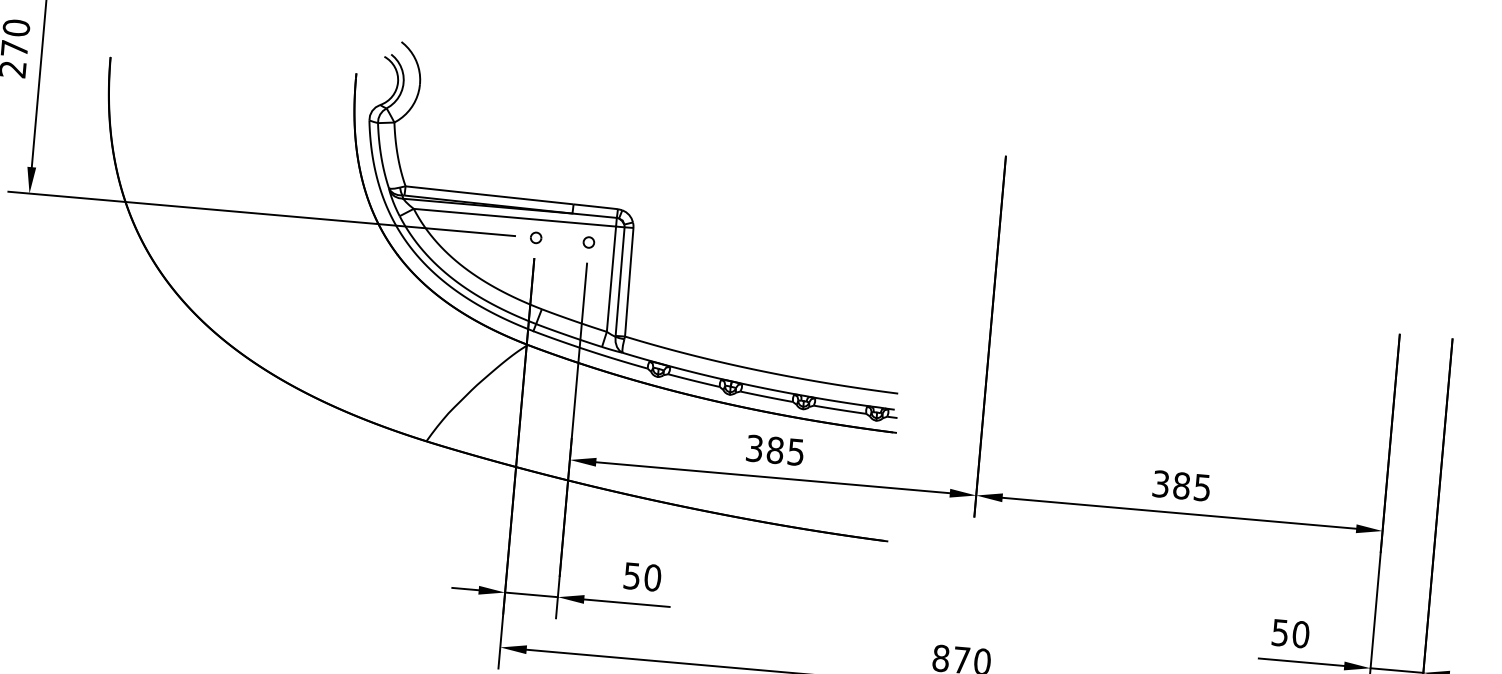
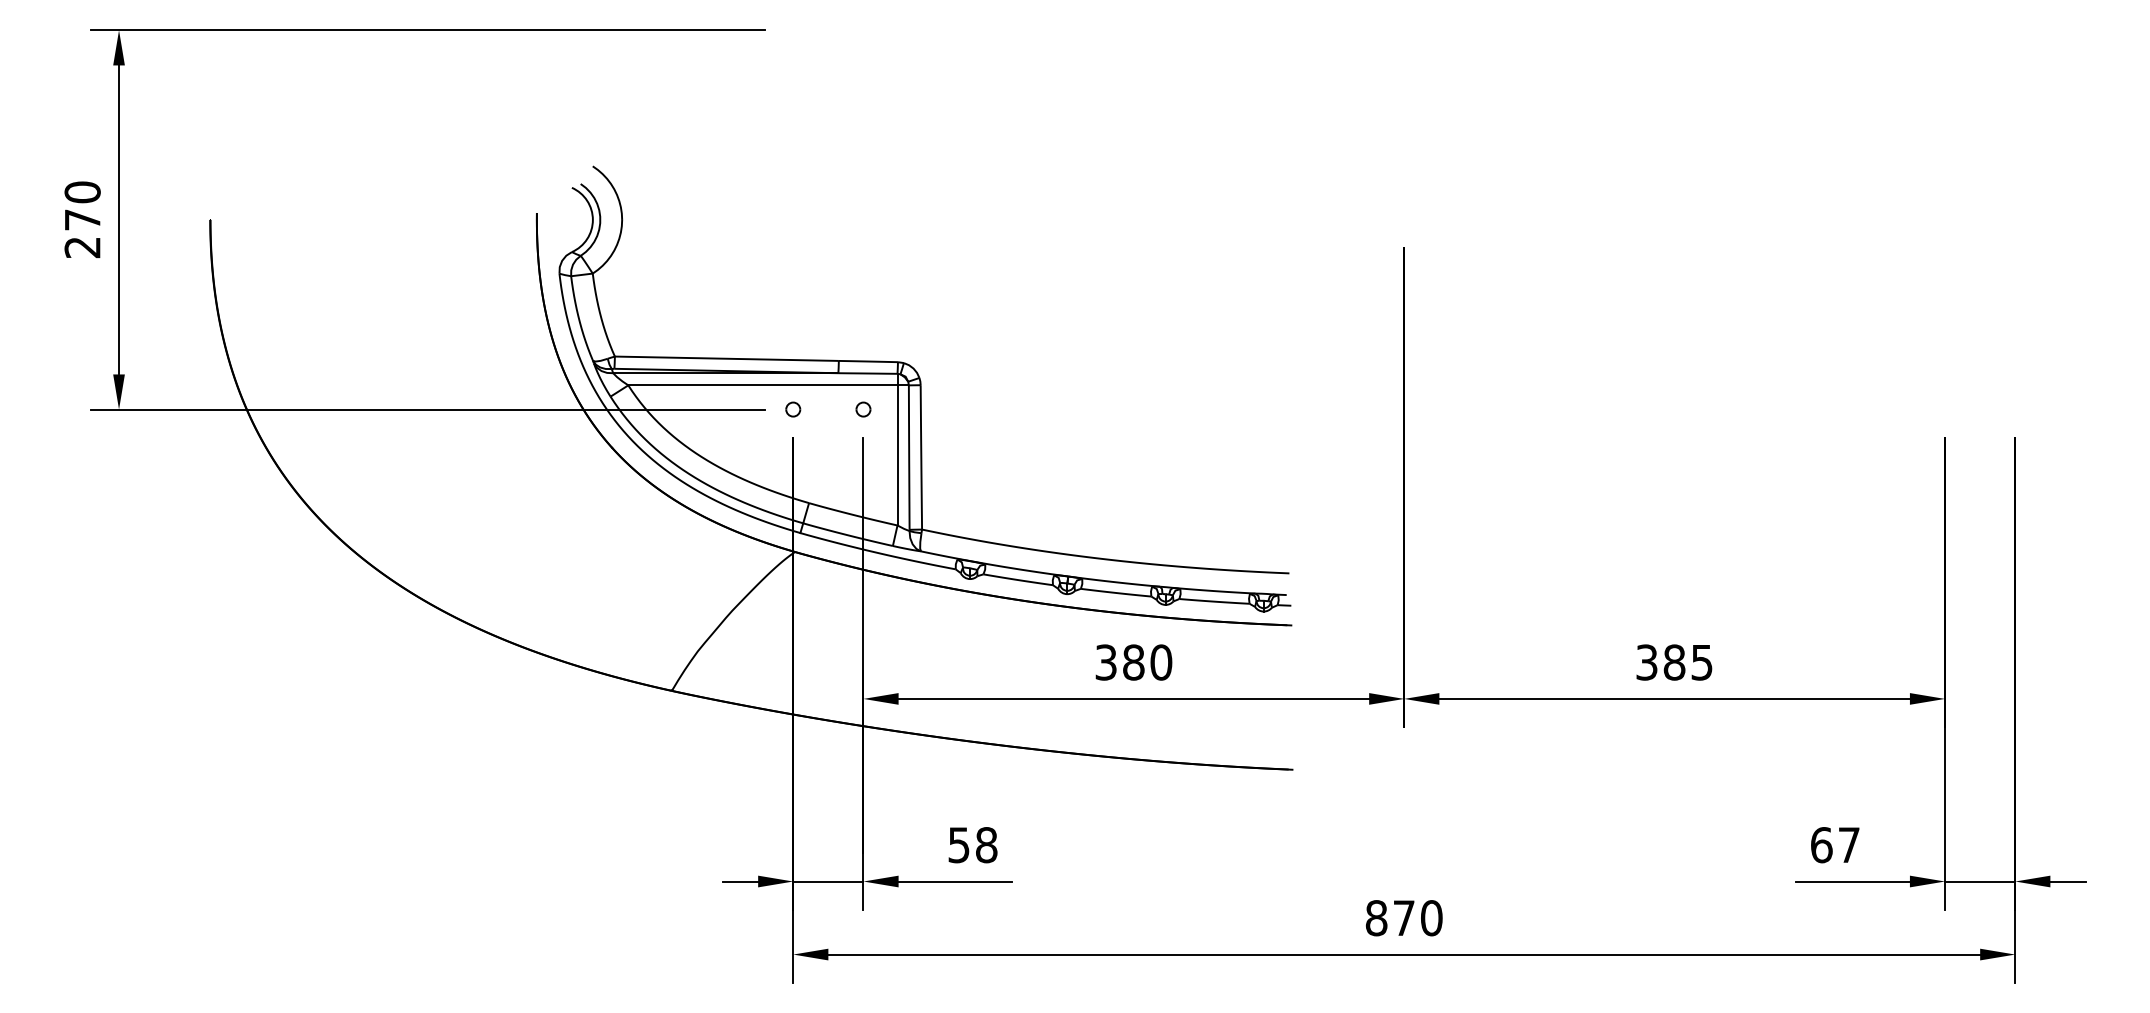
text: (796, 452) -> (1161, 662), 385 -> 380
text: (652, 578) -> (986, 845), 50 -> 58
text: (1290, 634) -> (1835, 845), 50 -> 67

